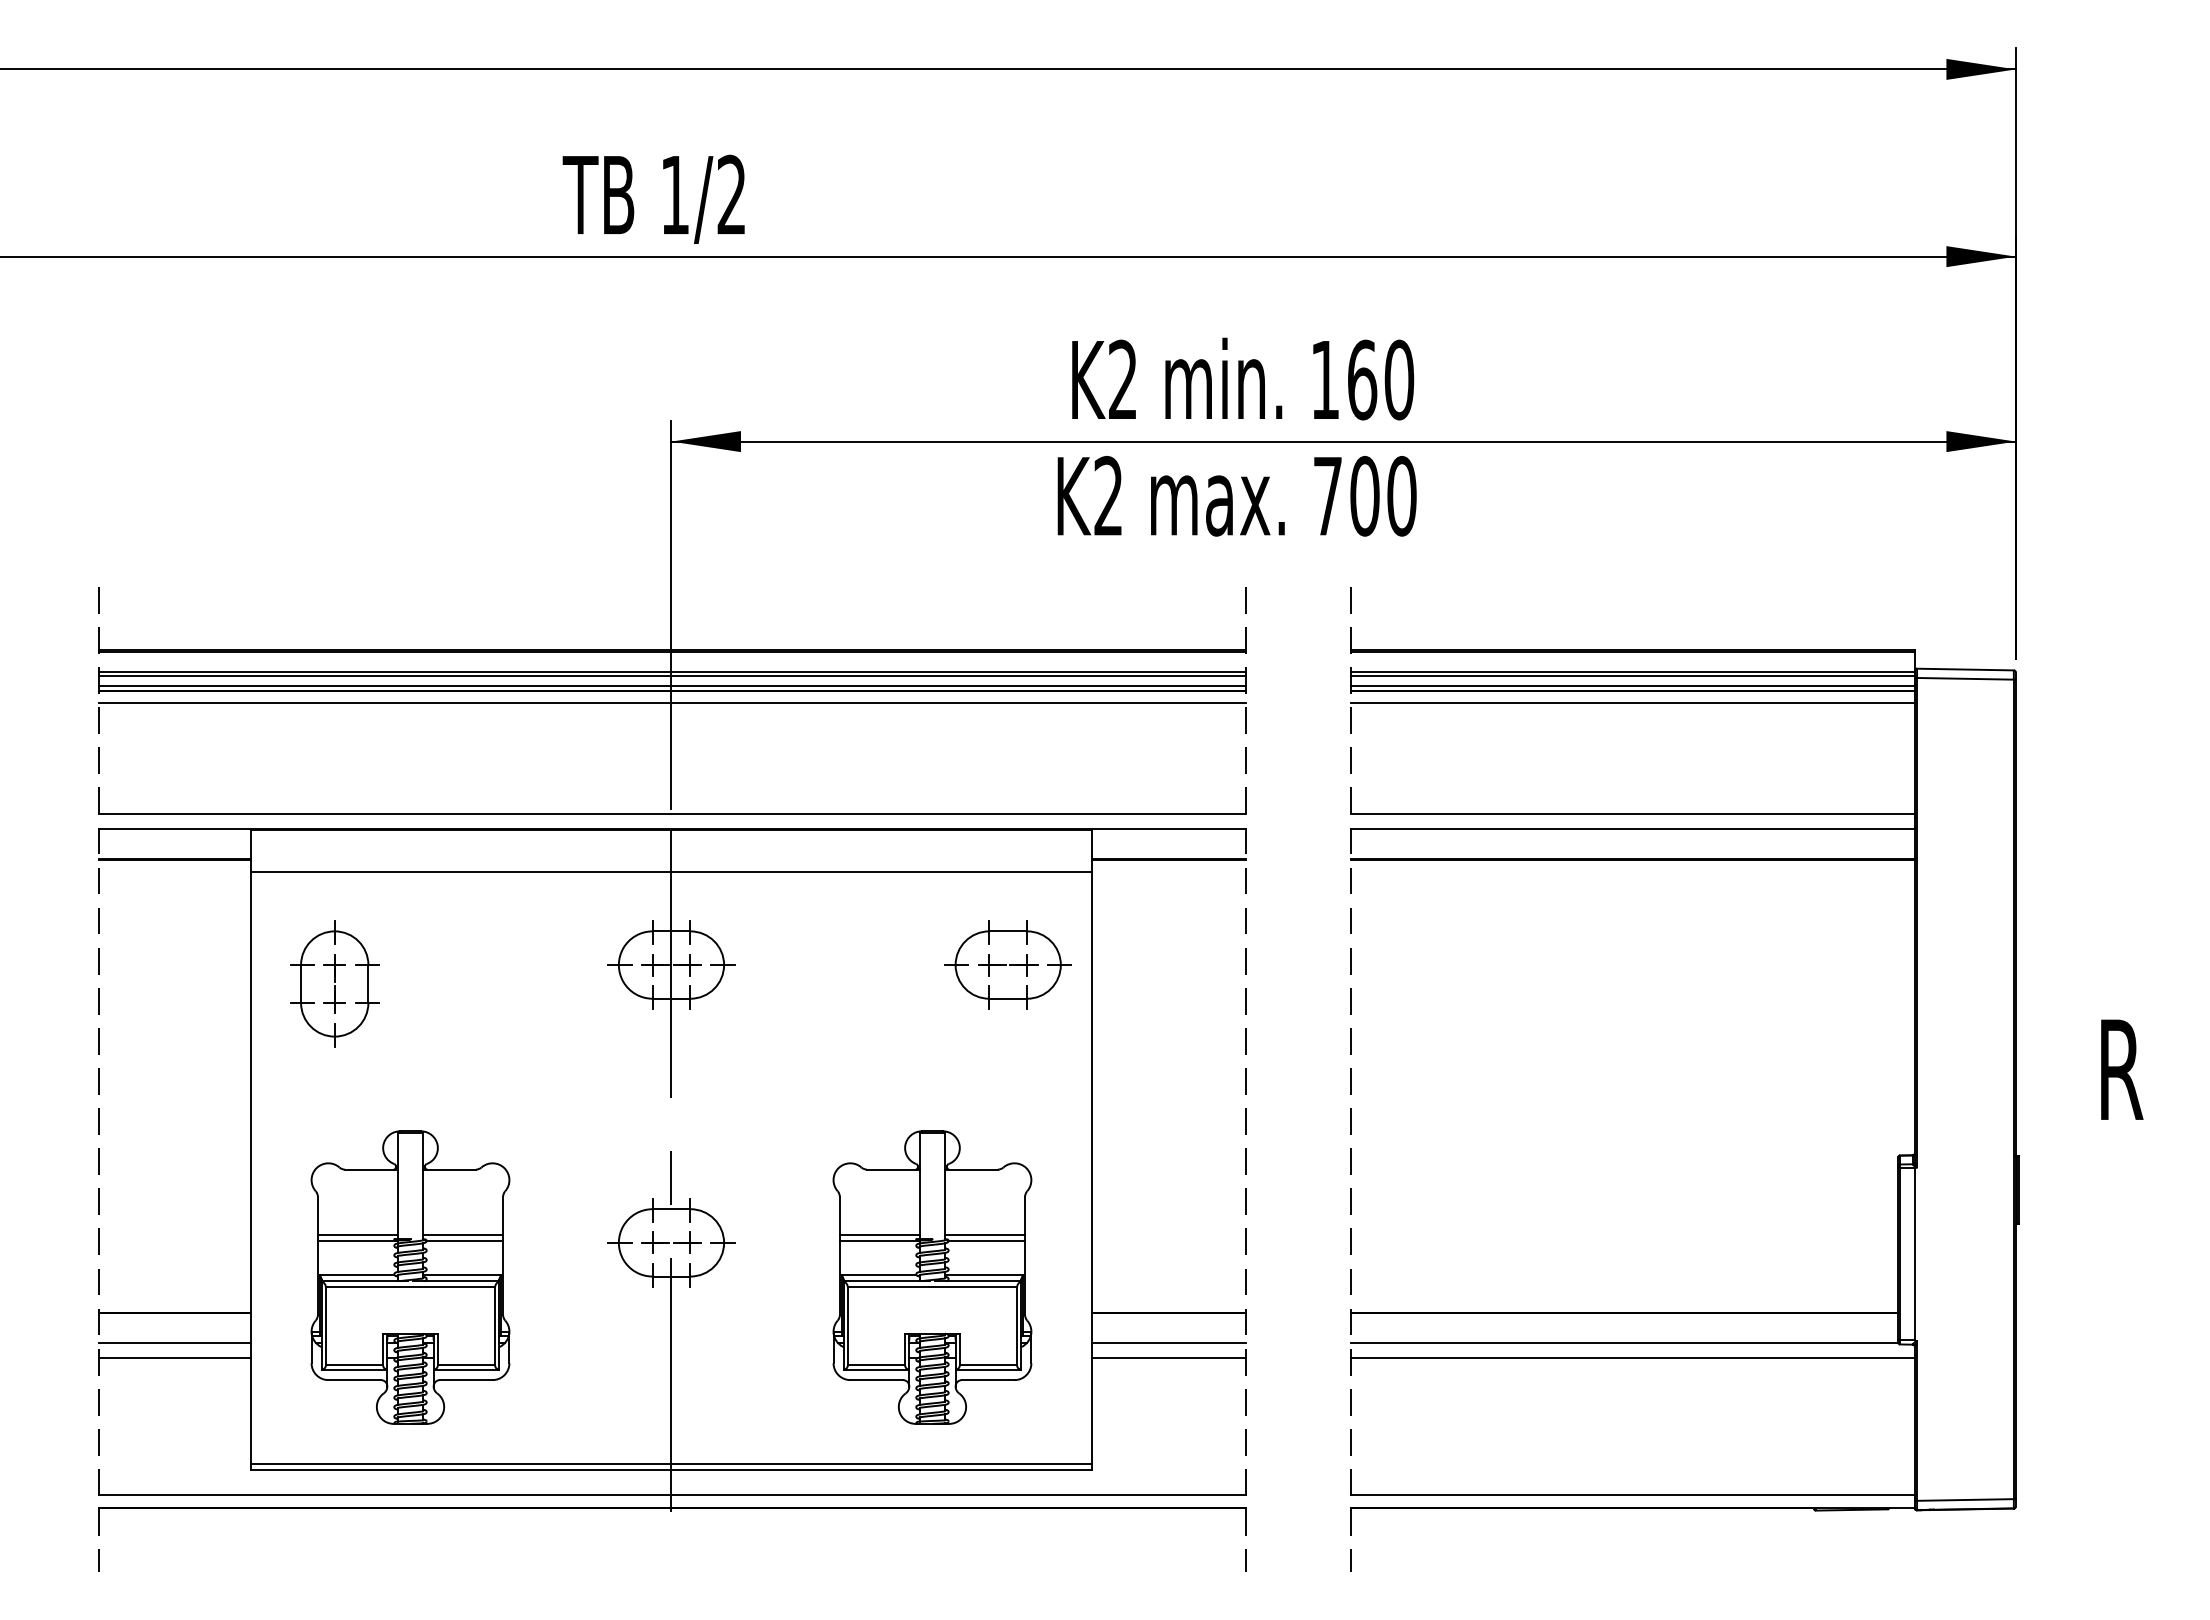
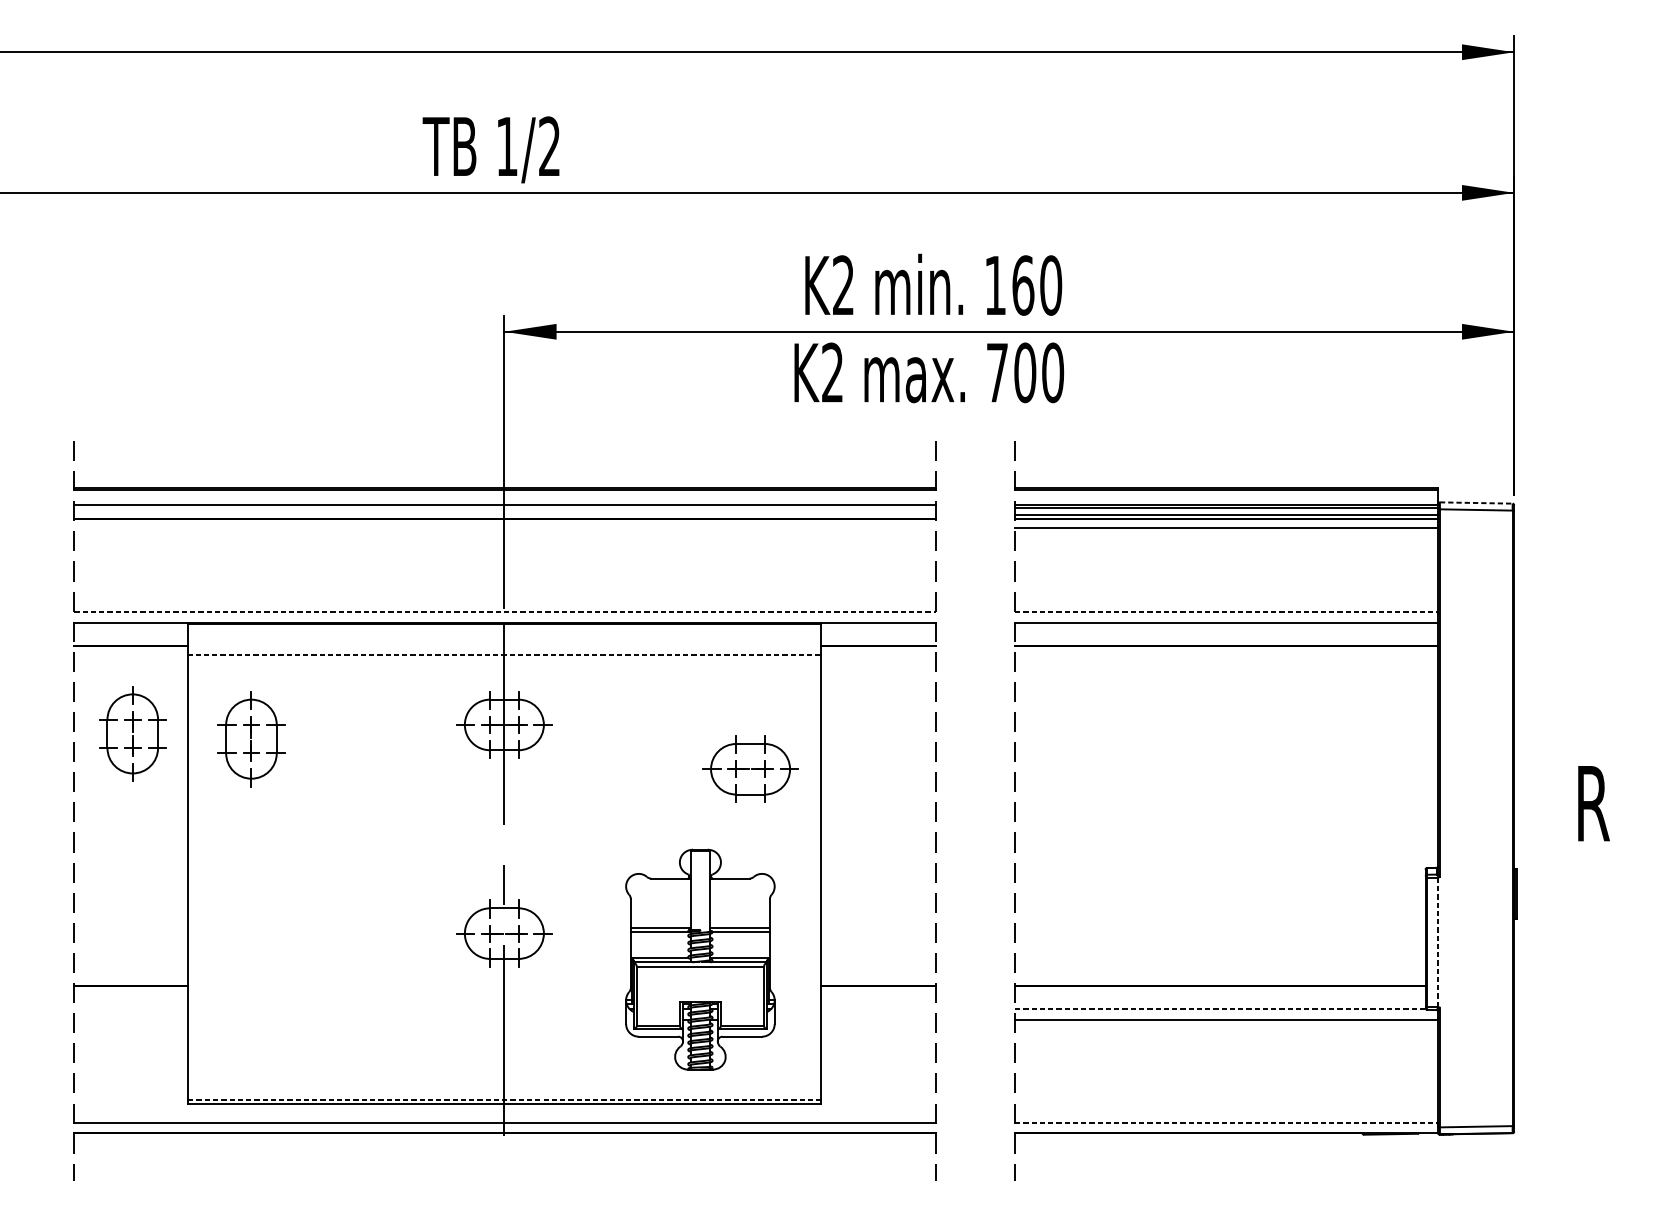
line: (1965, 669) -> (1476, 502), solid -> dashed
line: (672, 675) -> (505, 507), removed
line: (672, 685) -> (505, 514), removed
line: (672, 703) -> (505, 528), removed
line: (672, 814) -> (505, 611), solid -> dashed
line: (1633, 814) -> (1226, 611), solid -> dashed
line: (671, 872) -> (504, 655), solid -> dashed
part: (1007, 964) -> (750, 768), moved
part: (176, 976) -> (132, 733), added
line: (1914, 1253) -> (1438, 941), solid -> dashed
part: (410, 1277) -> (308, 959), removed
line: (174, 1343) -> (131, 1009), removed
line: (1169, 1343) -> (878, 1009), removed
line: (1624, 1343) -> (1220, 1009), solid -> dashed
line: (174, 1358) -> (131, 1020), removed
line: (1169, 1358) -> (878, 1020), removed
line: (671, 1463) -> (504, 1099), solid -> dashed
line: (1633, 1495) -> (1226, 1123), solid -> dashed

